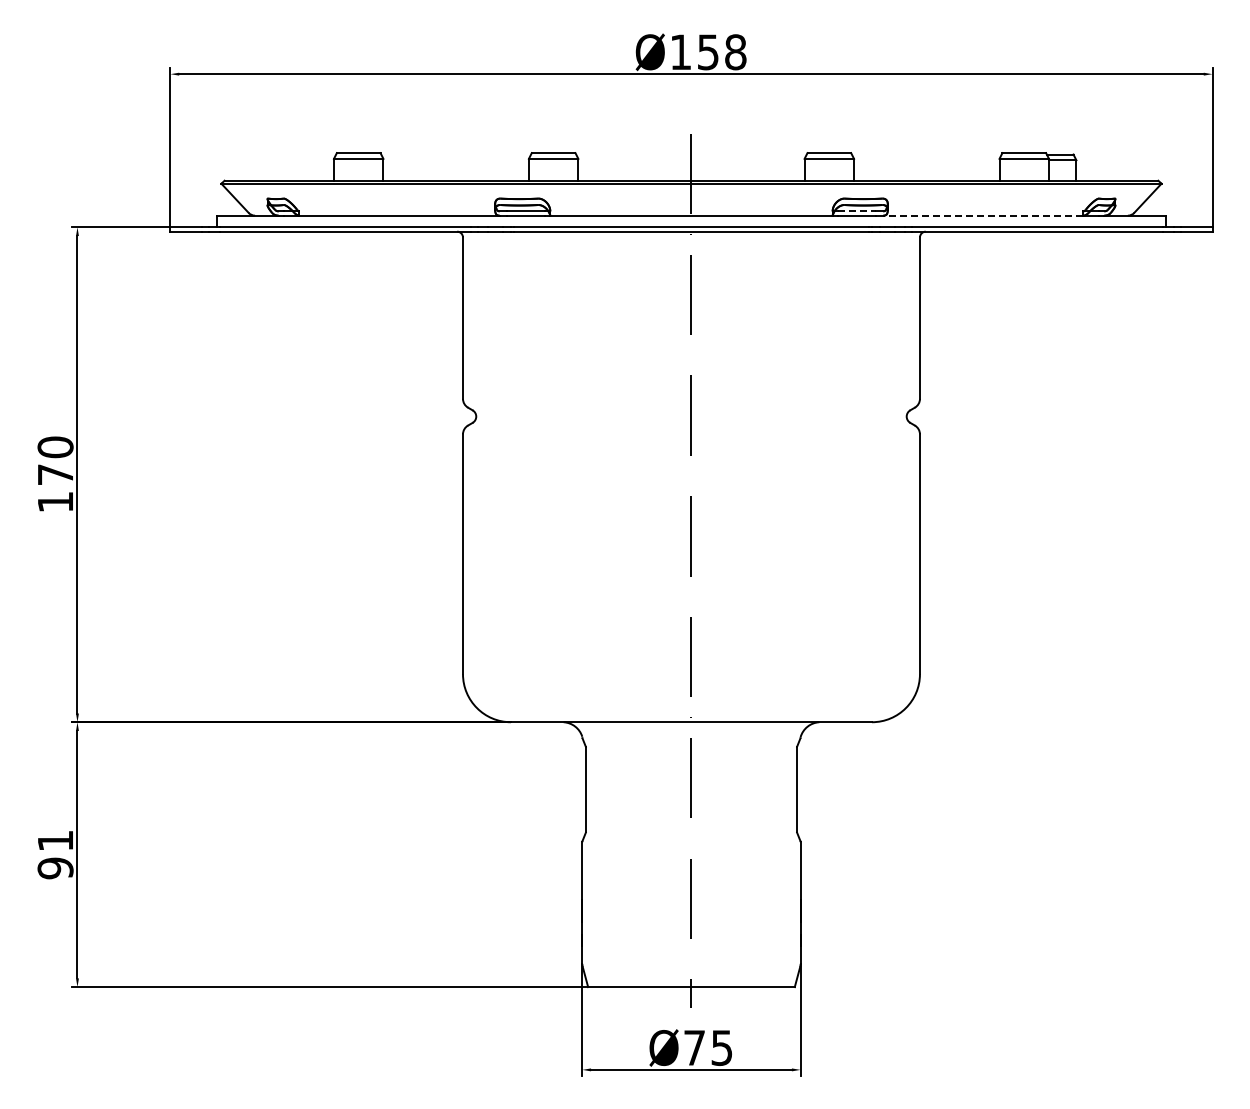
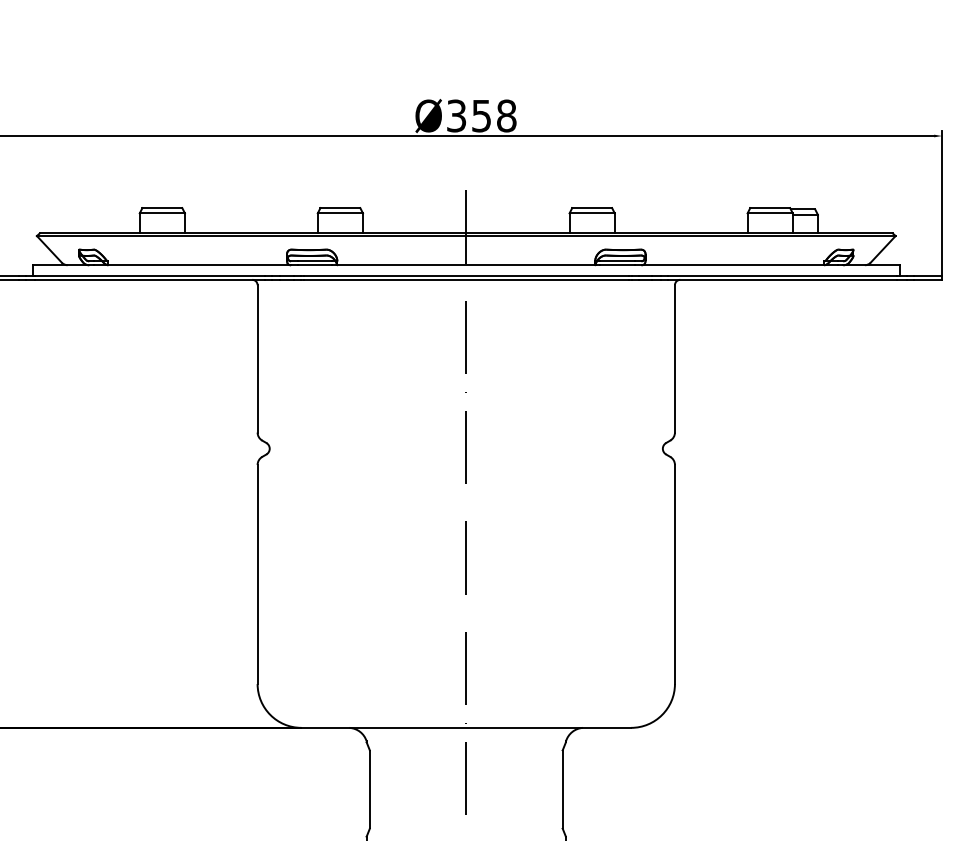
text: (680, 52) -> (456, 116), Ø158 -> Ø358
line: (856, 211) -> (616, 261), dashed -> solid
line: (982, 215) -> (732, 265), dashed -> solid

